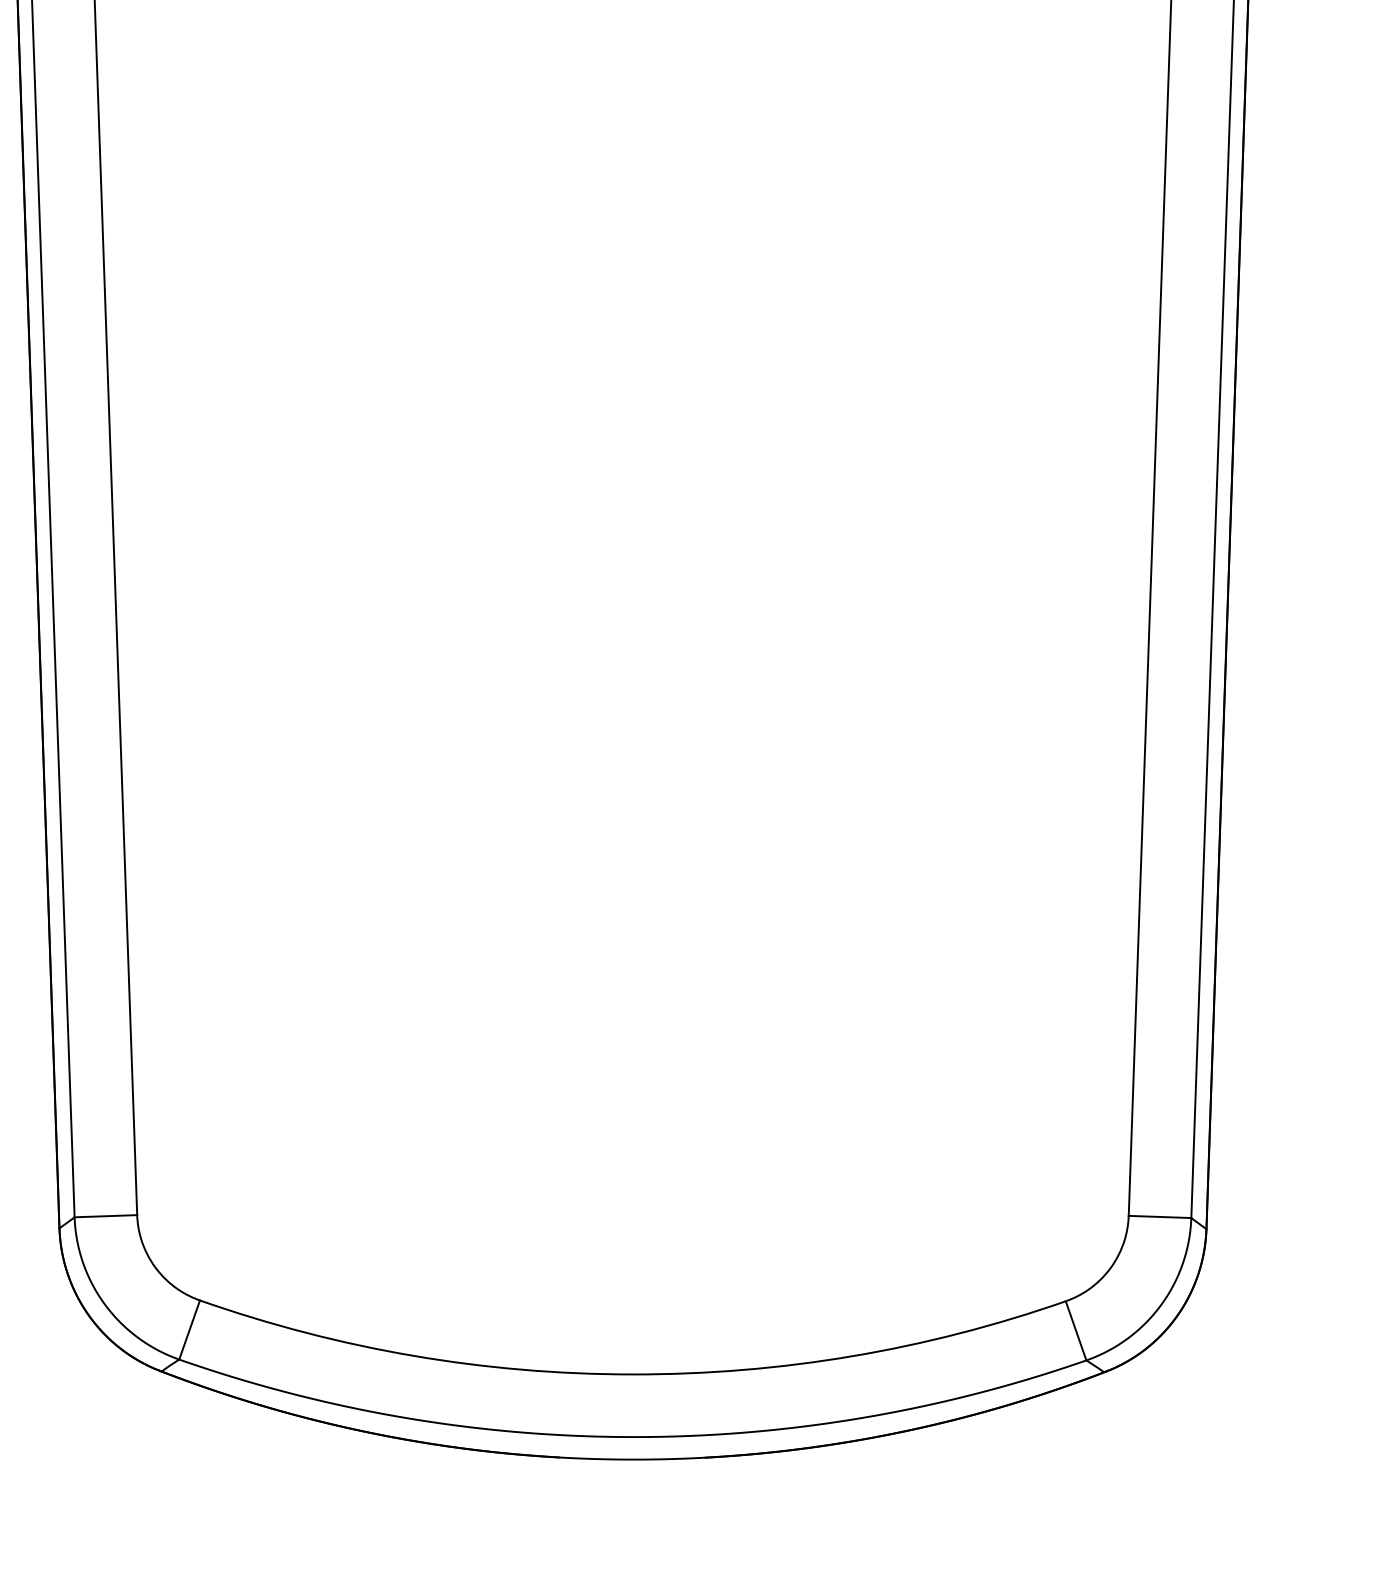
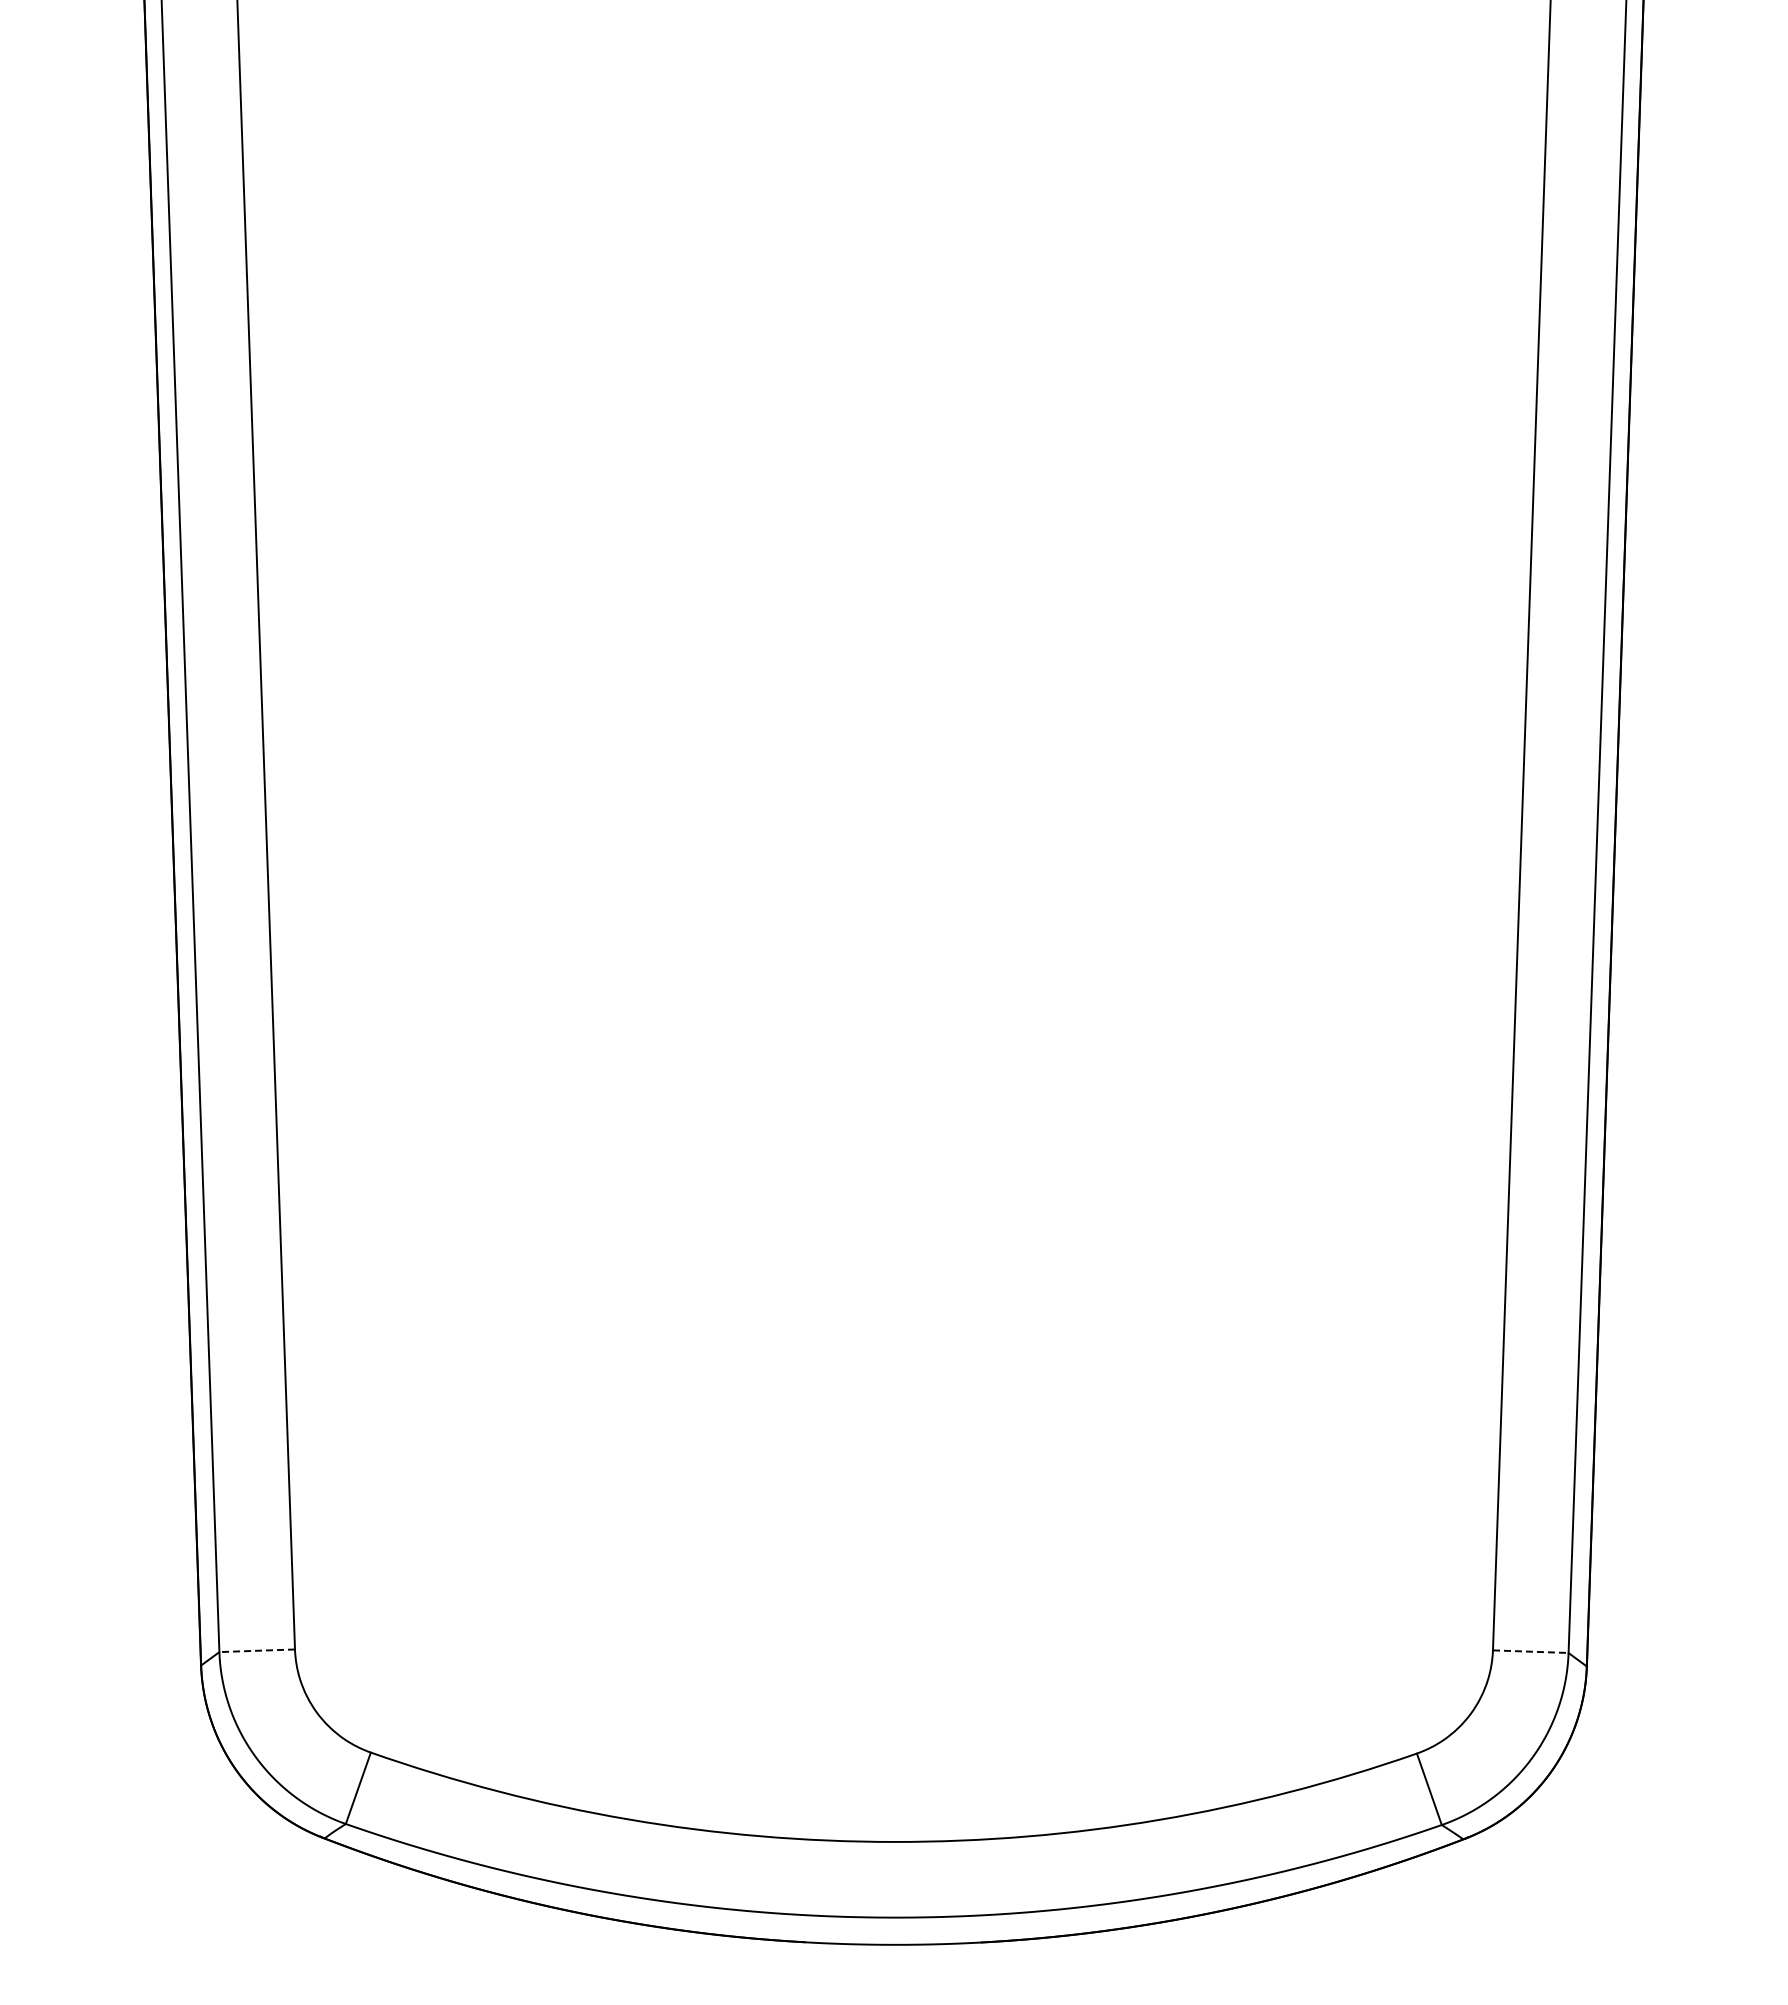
line: (106, 1215) -> (257, 1650), solid -> dashed
line: (1159, 1216) -> (1530, 1651), solid -> dashed

